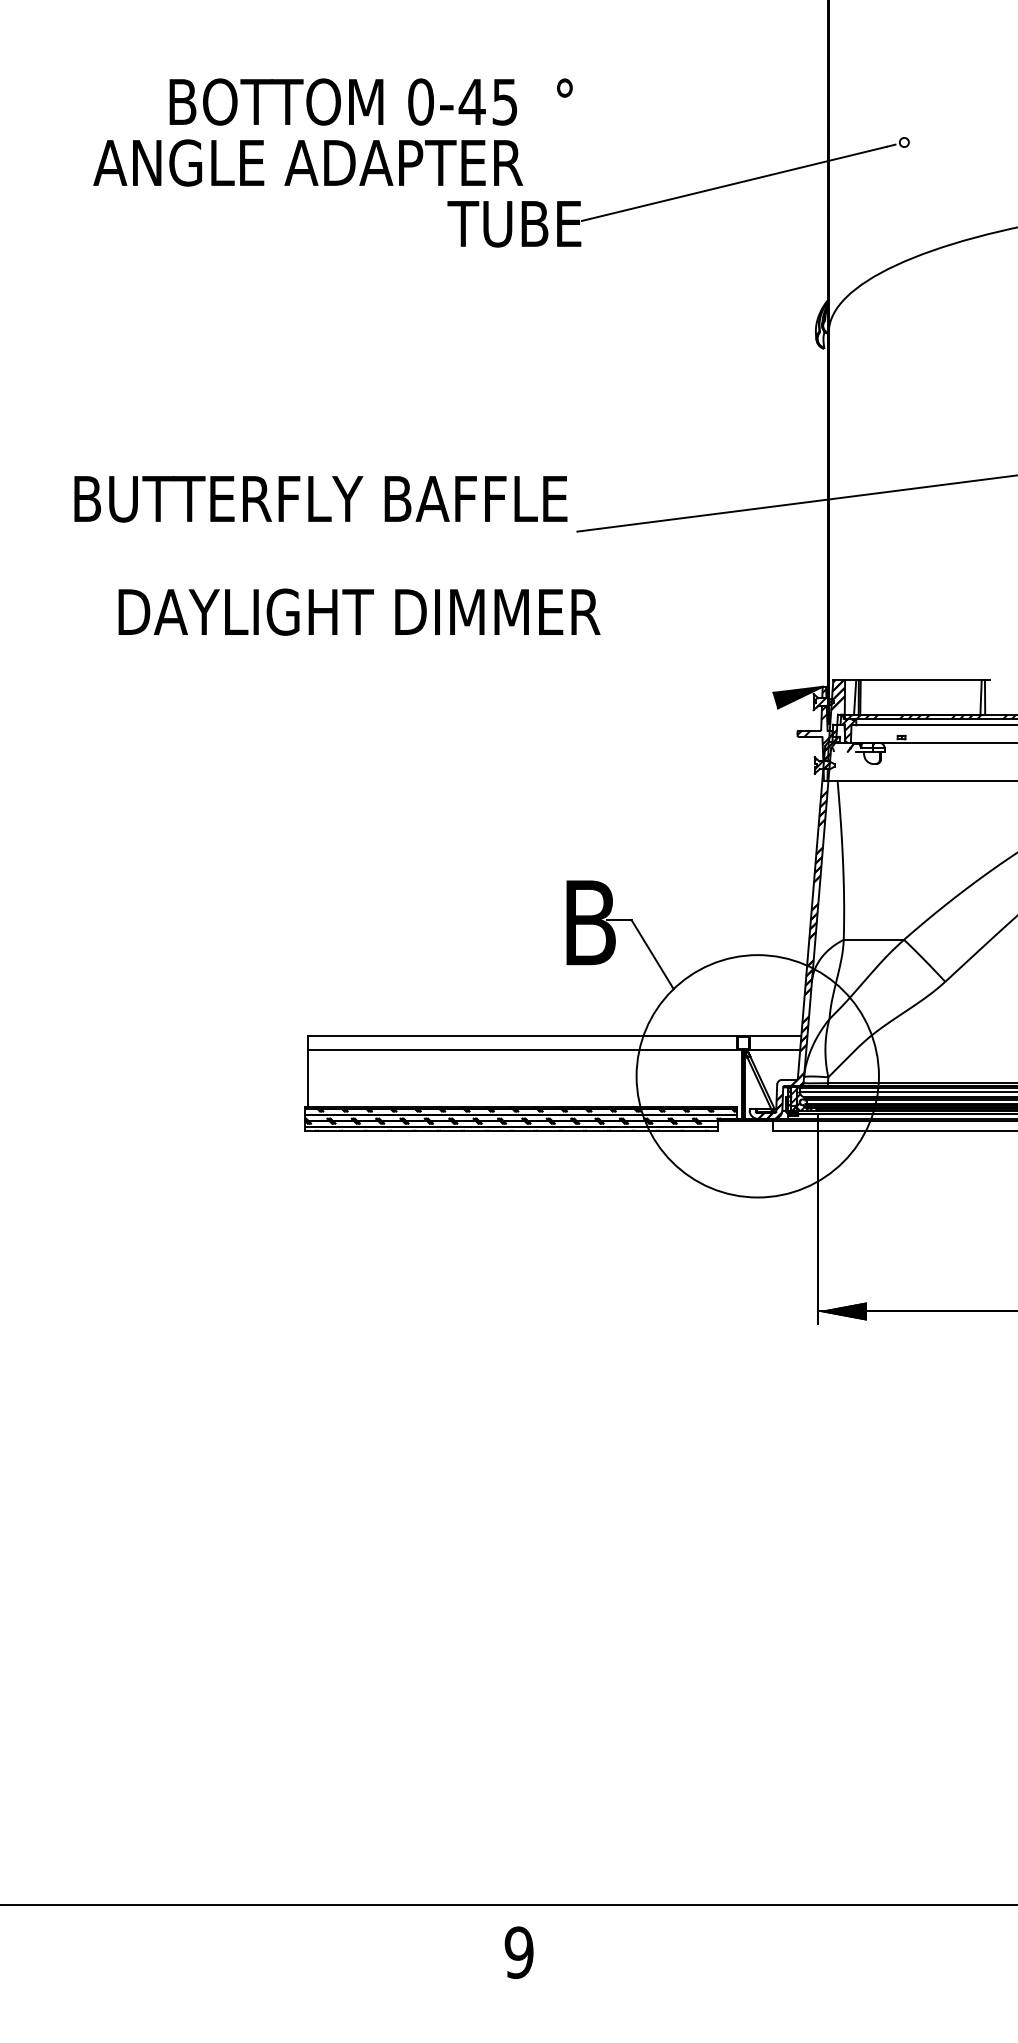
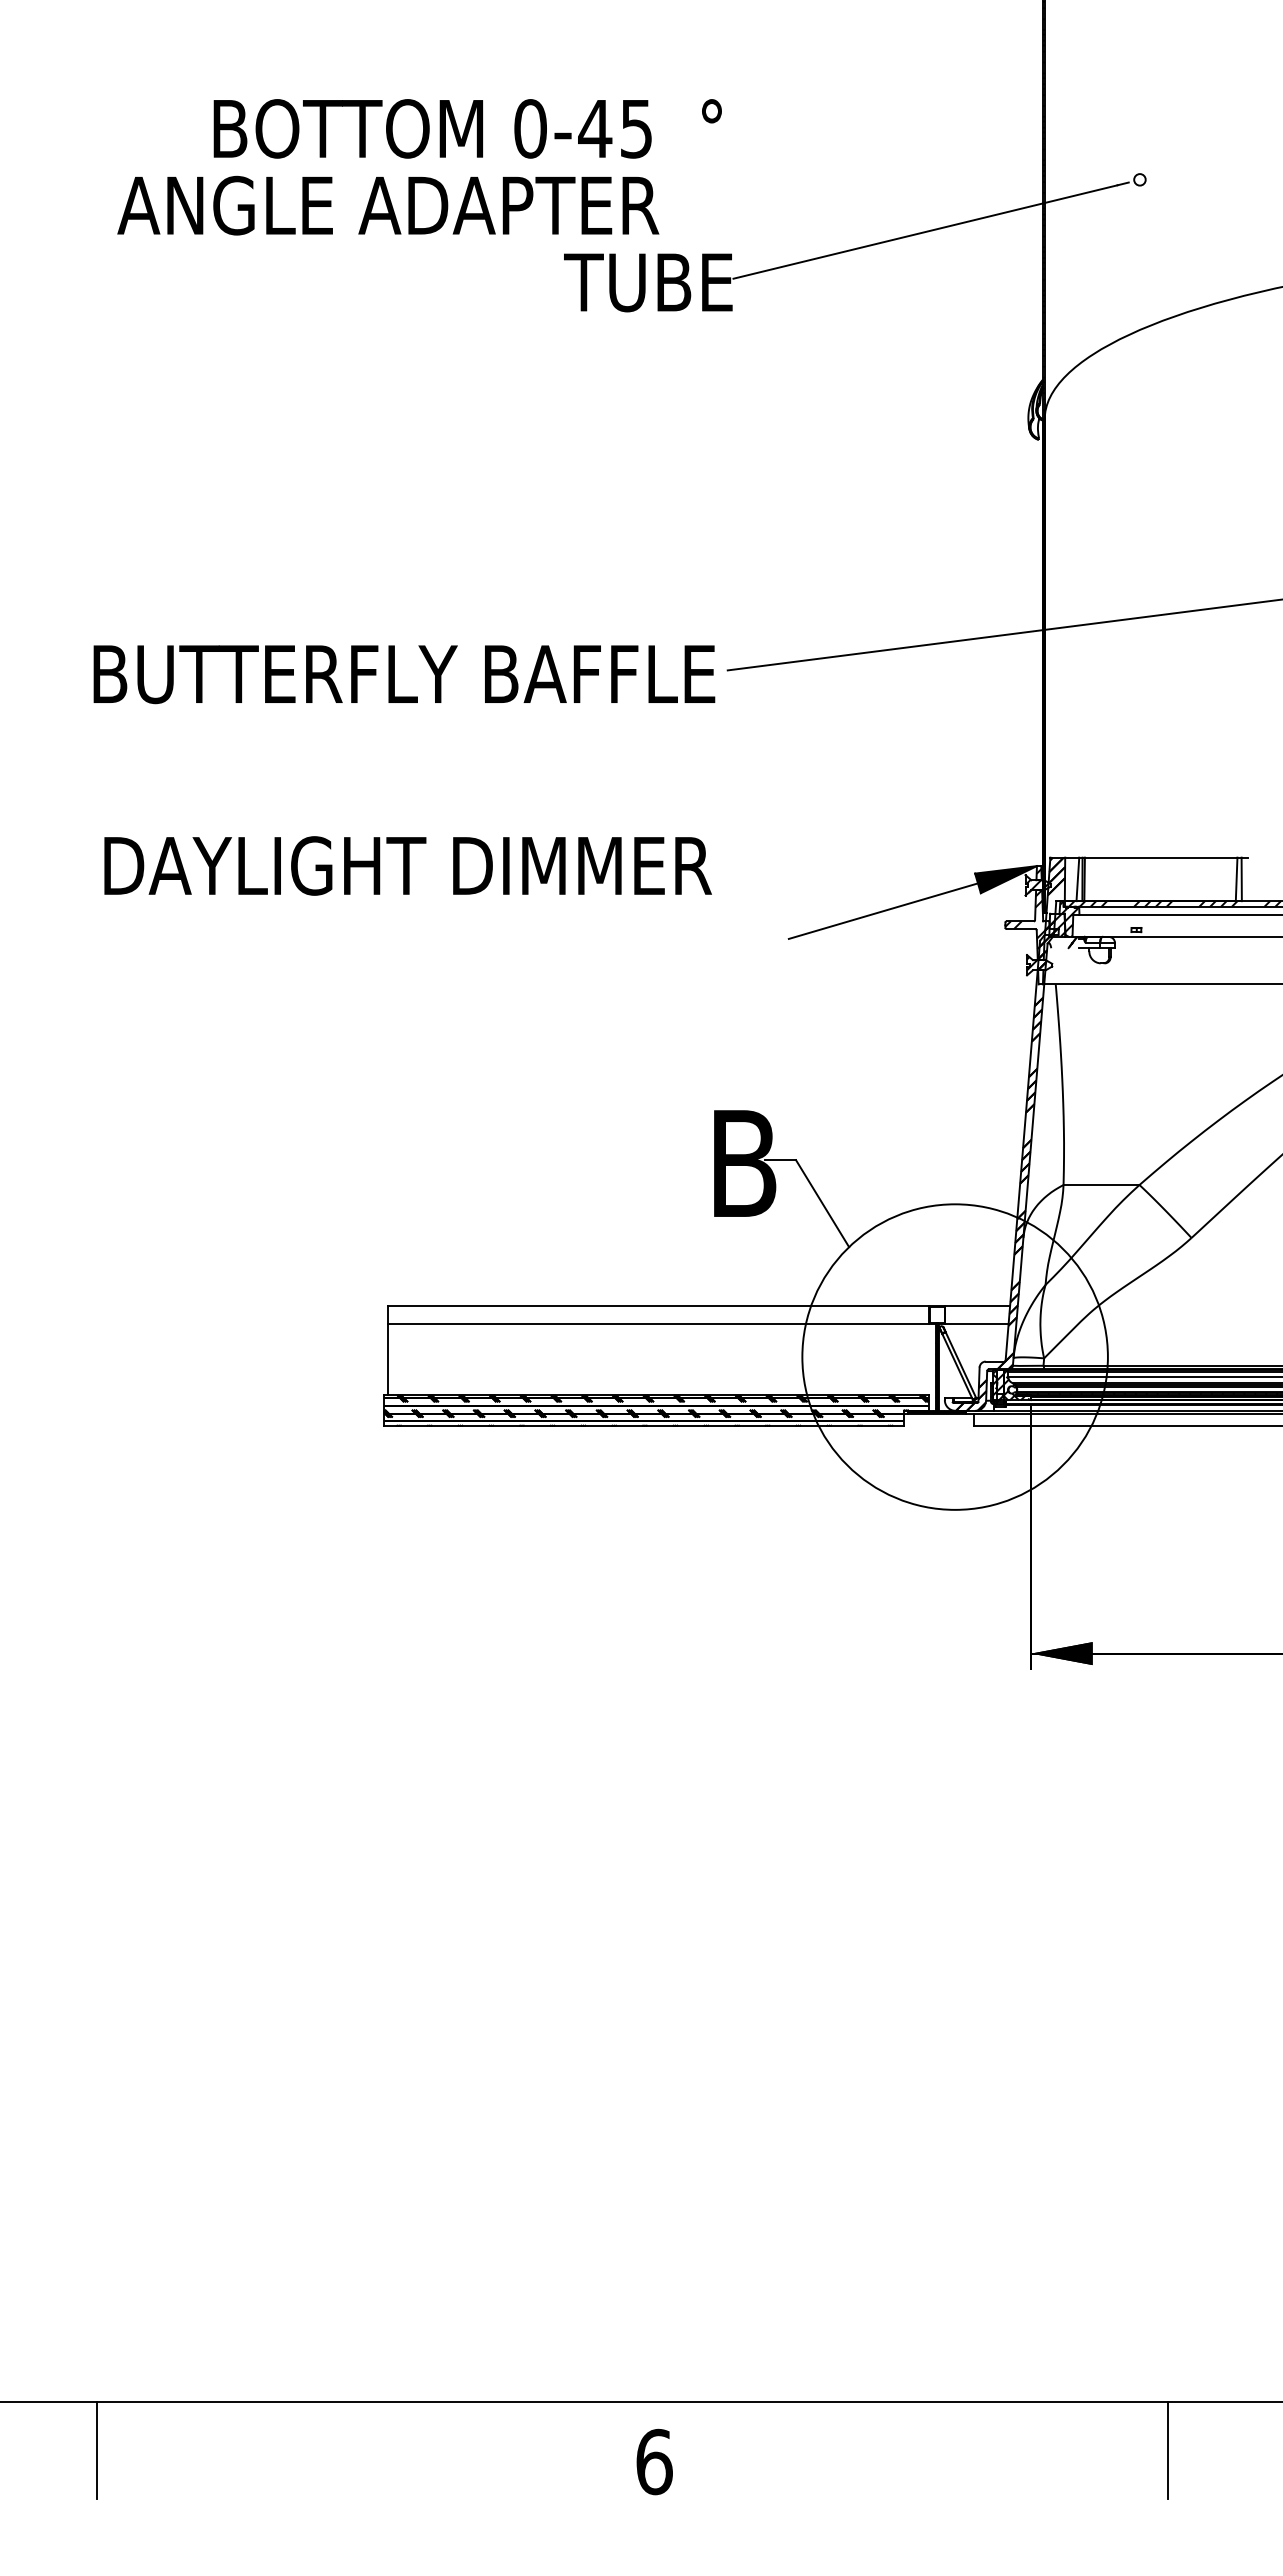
text: (321, 499) -> (404, 674), moved
text: (359, 611) -> (407, 865), moved
line: (700, 722) -> (882, 910), added
hatch: (838, 733) -> (1057, 924), added
line: (76, 1942) -> (96, 2449), added
line: (927, 1942) -> (1168, 2449), added
text: (519, 1952) -> (654, 2461), 9 -> 6

